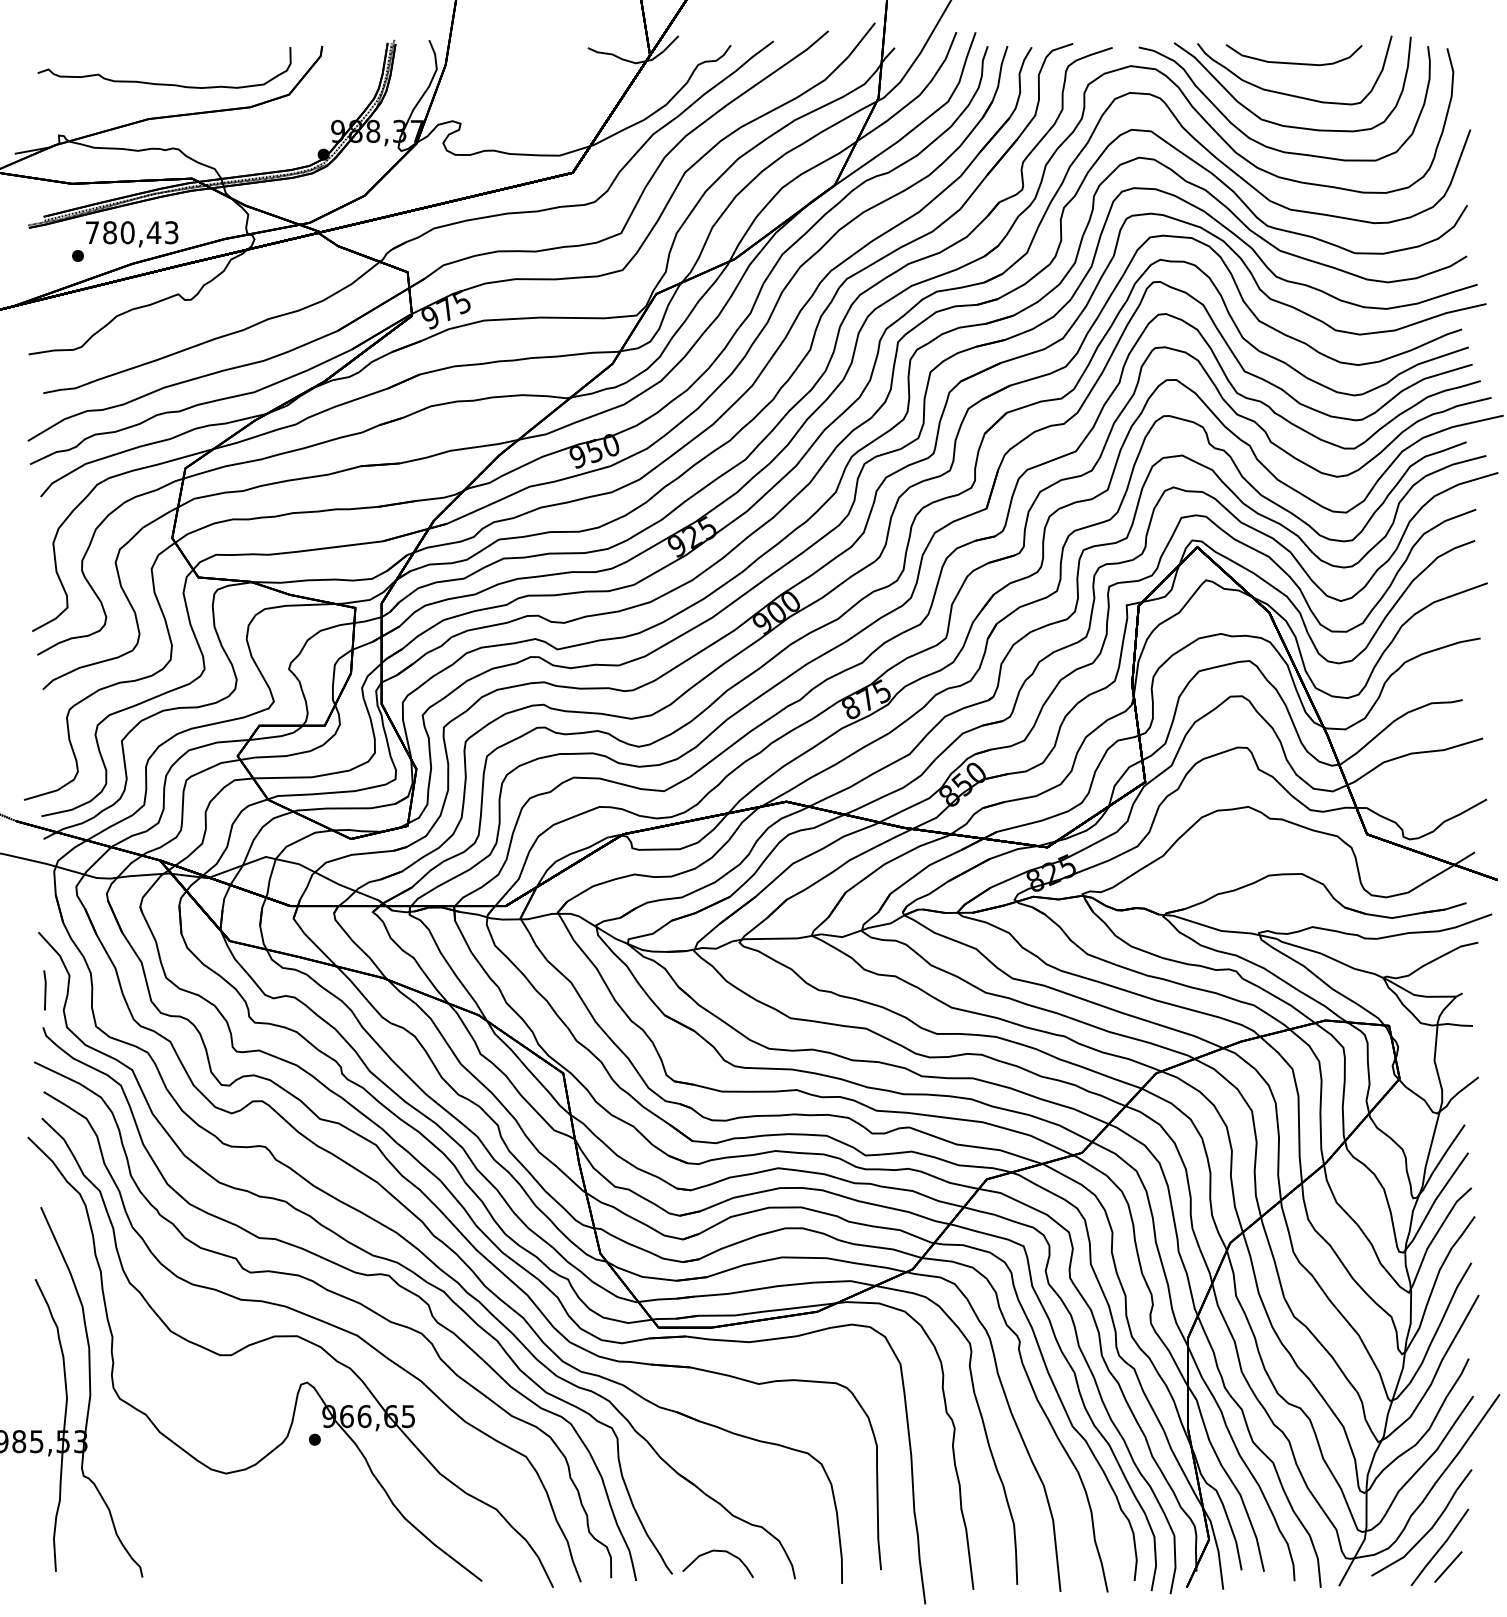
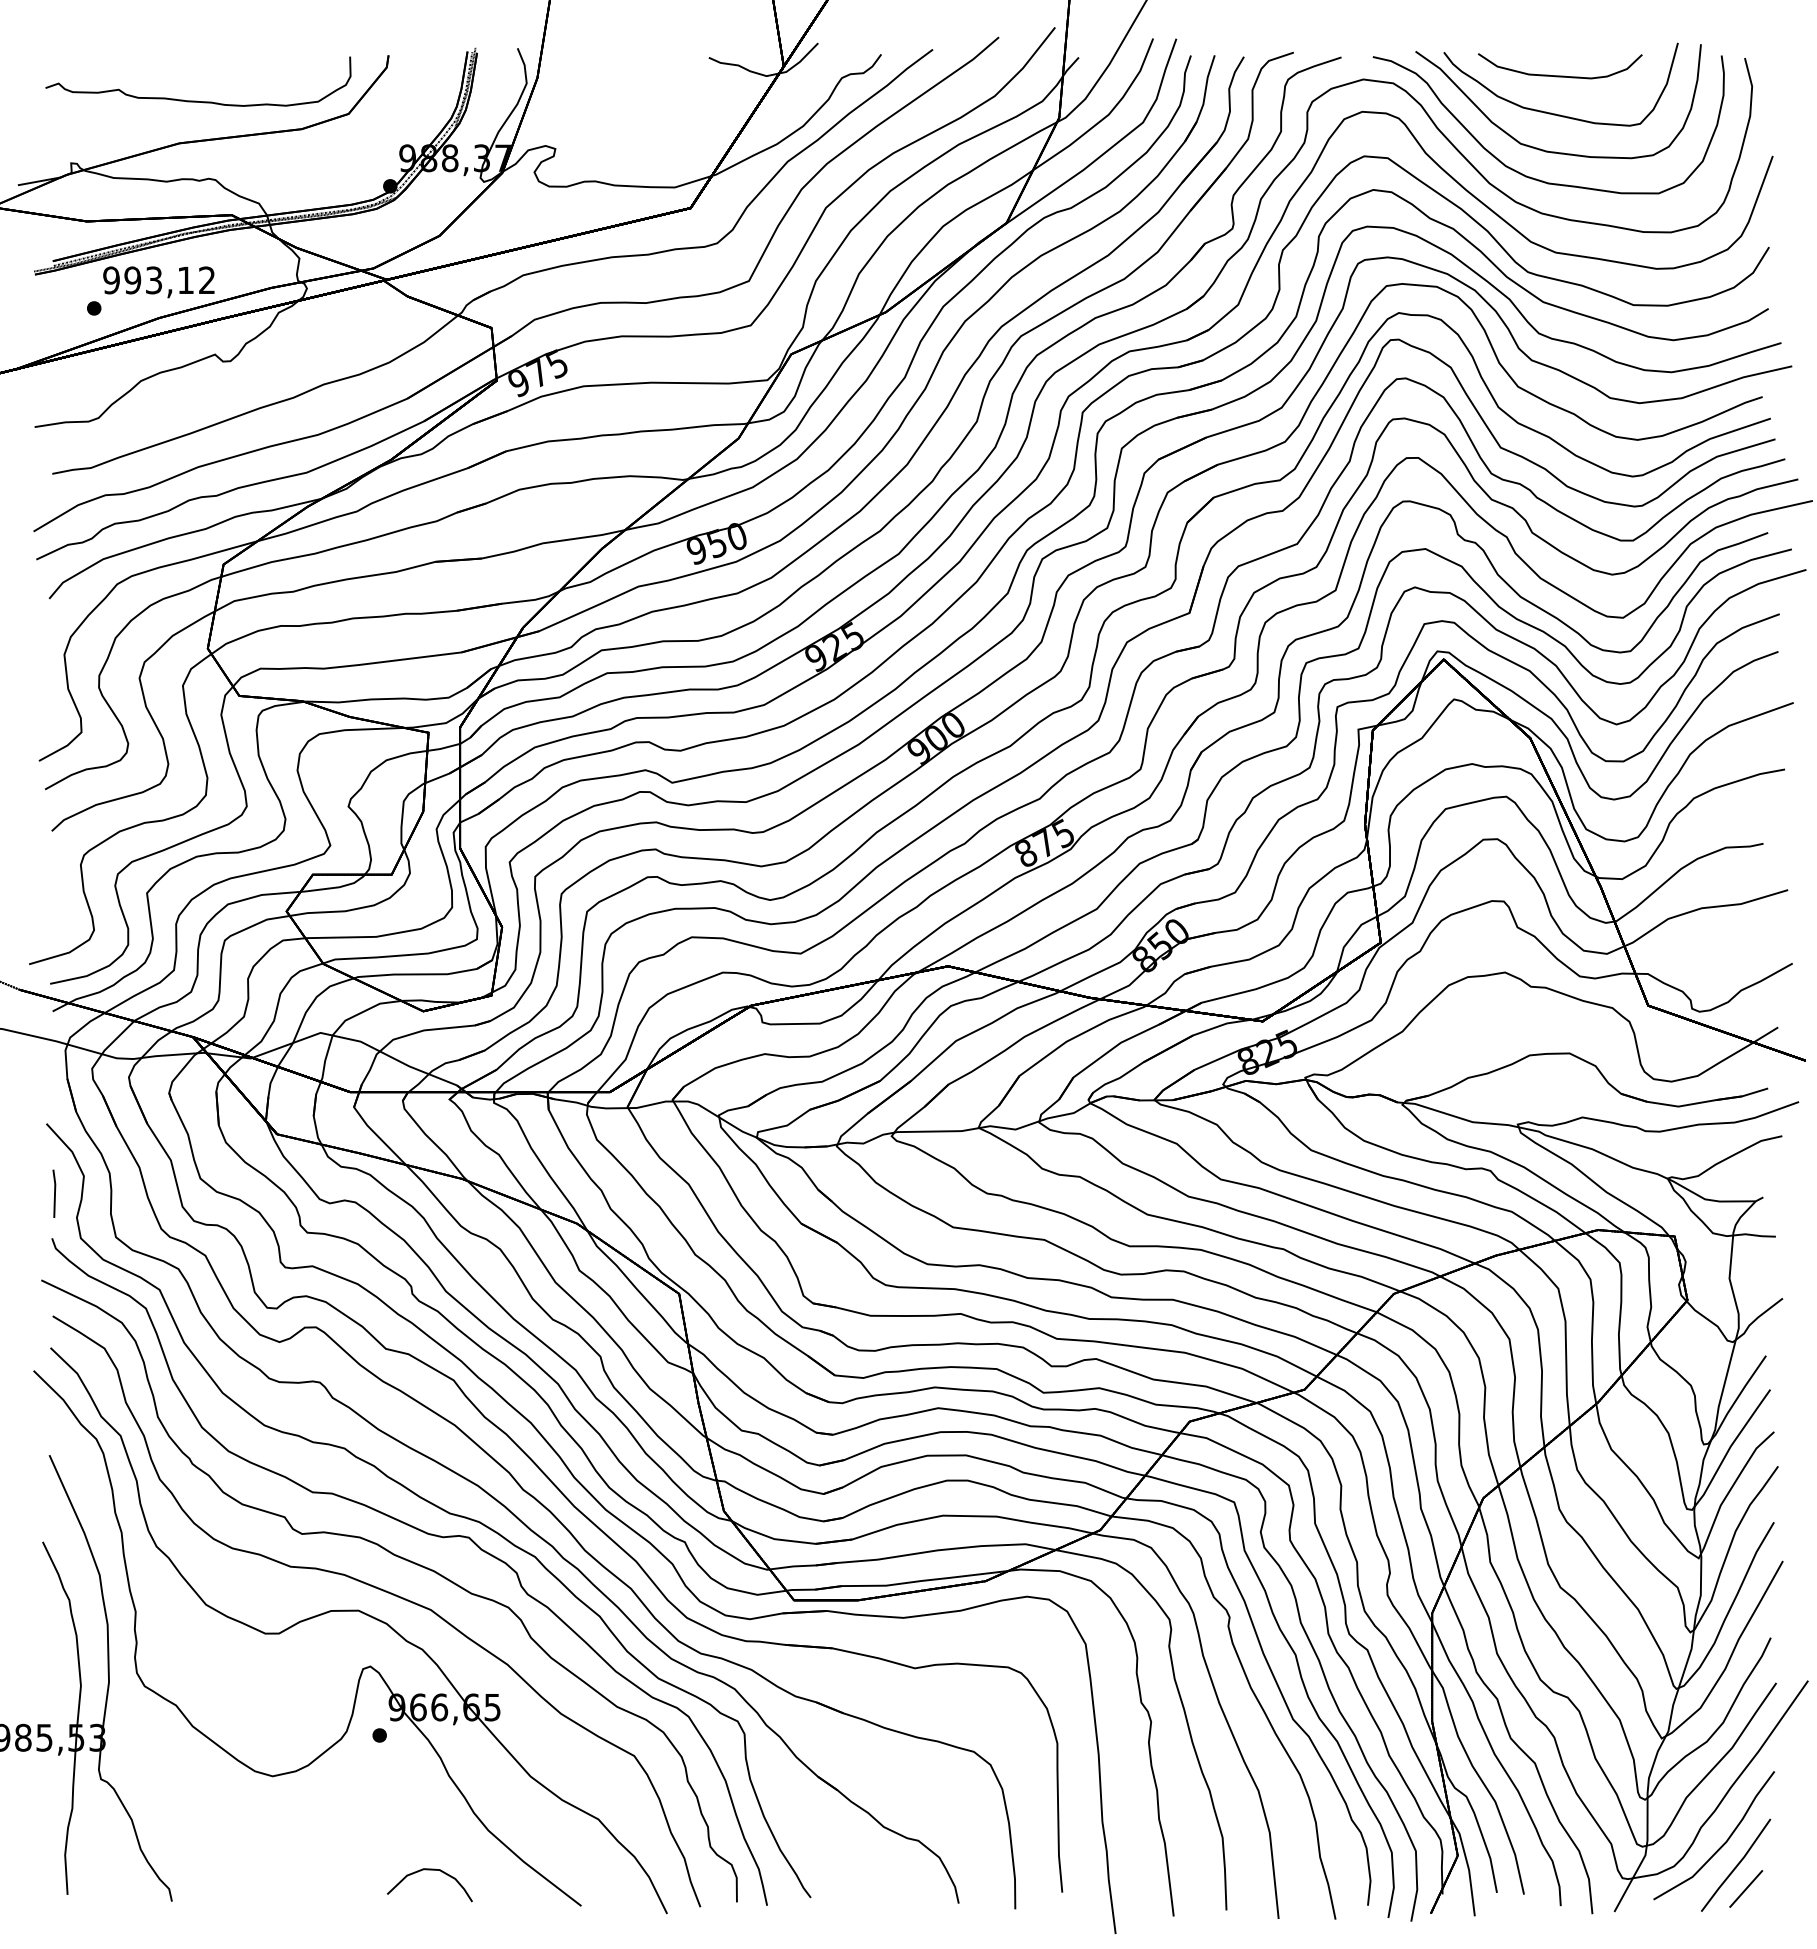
text: (132, 232) -> (159, 280), 780,43 -> 993,12
curve: (717, 1551) -> (429, 1870), moved

